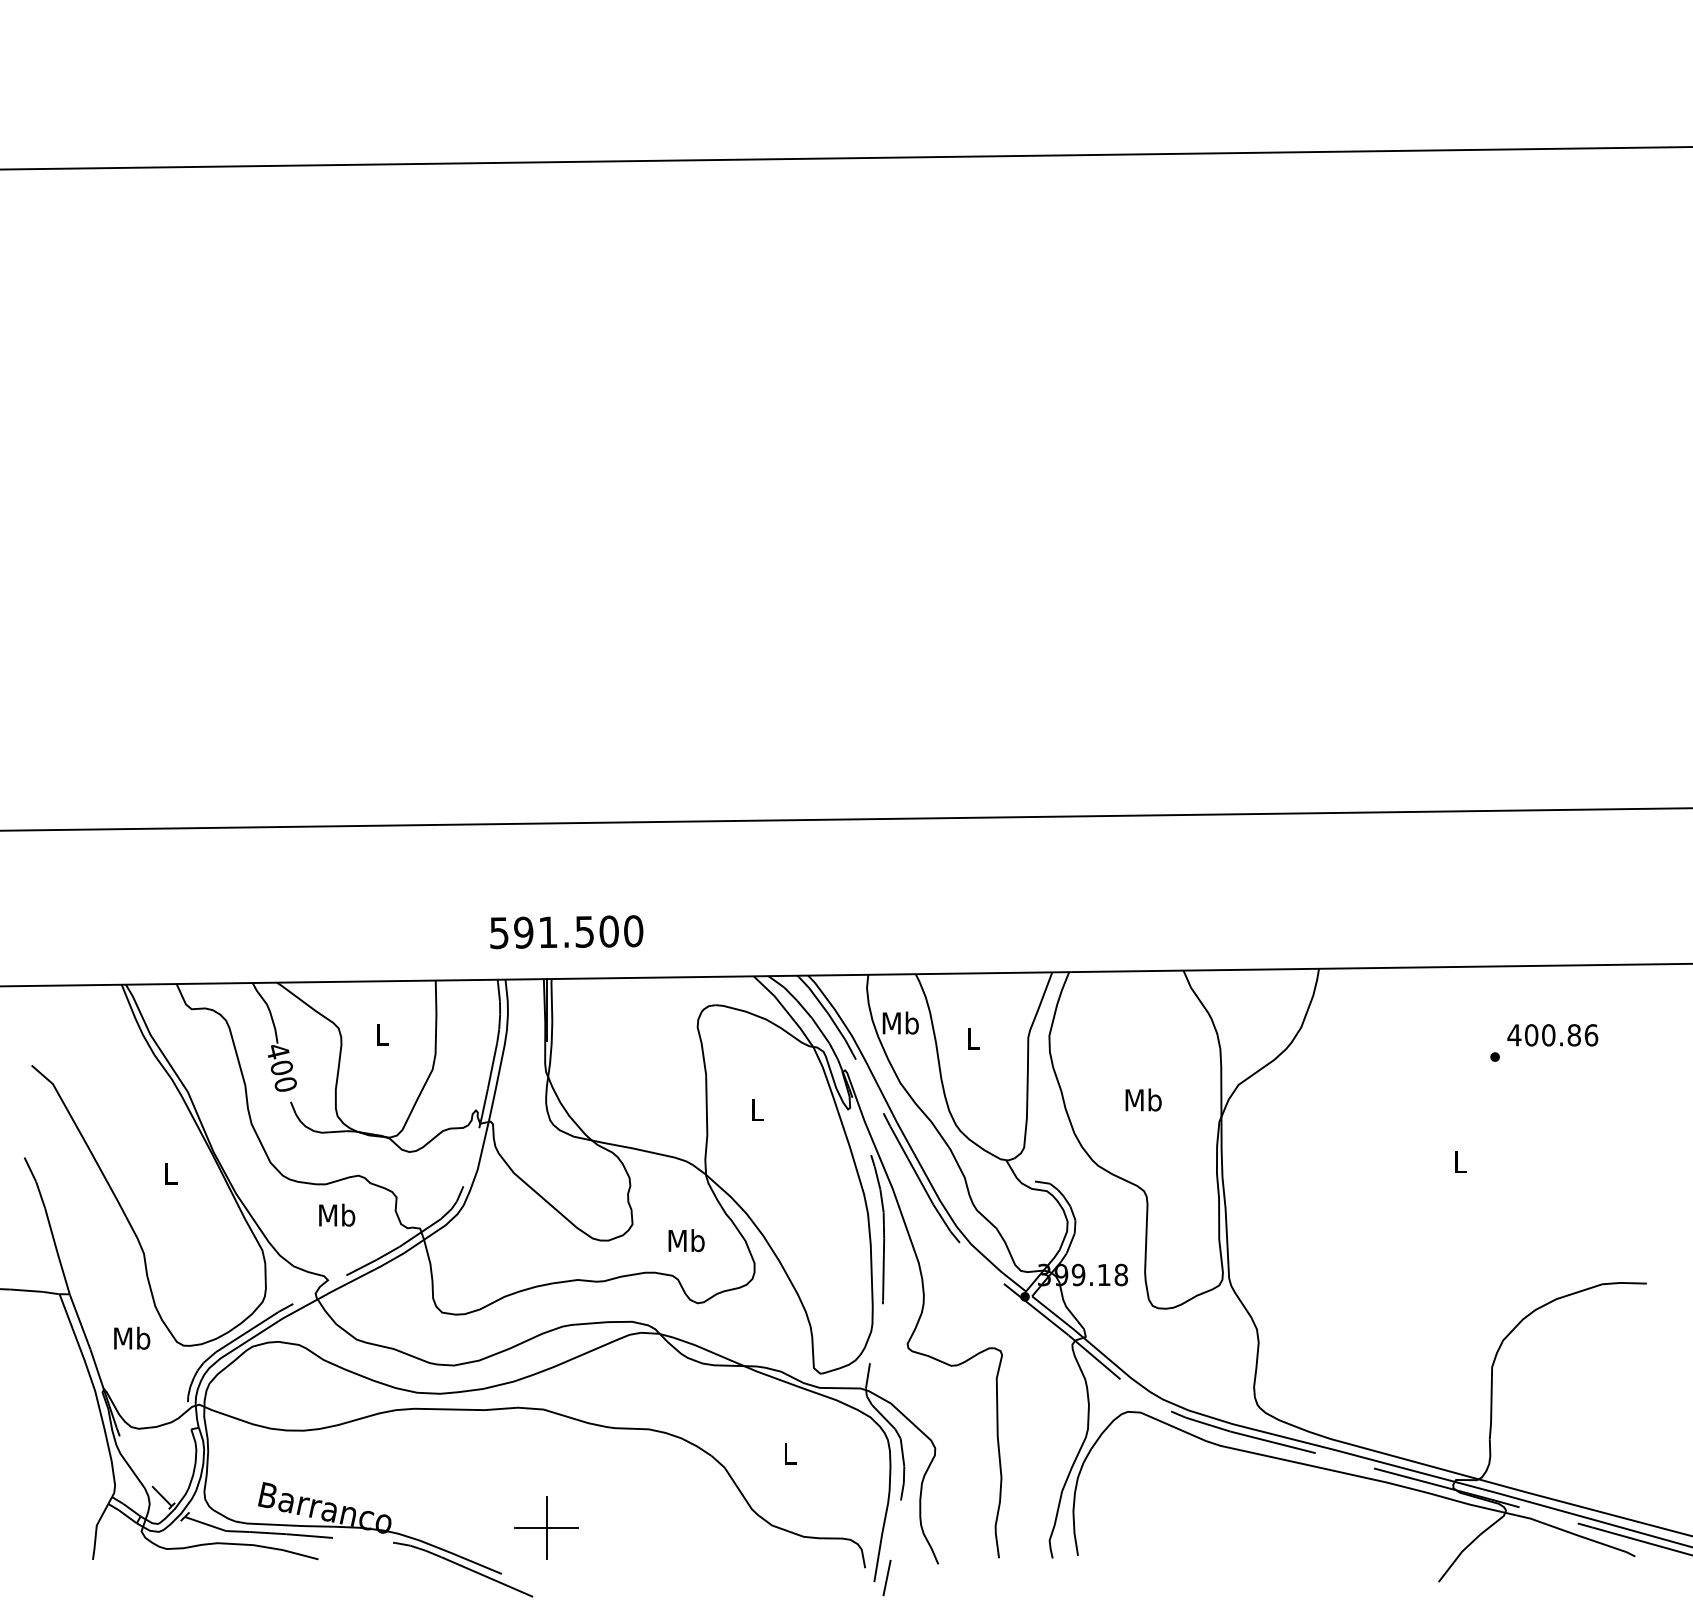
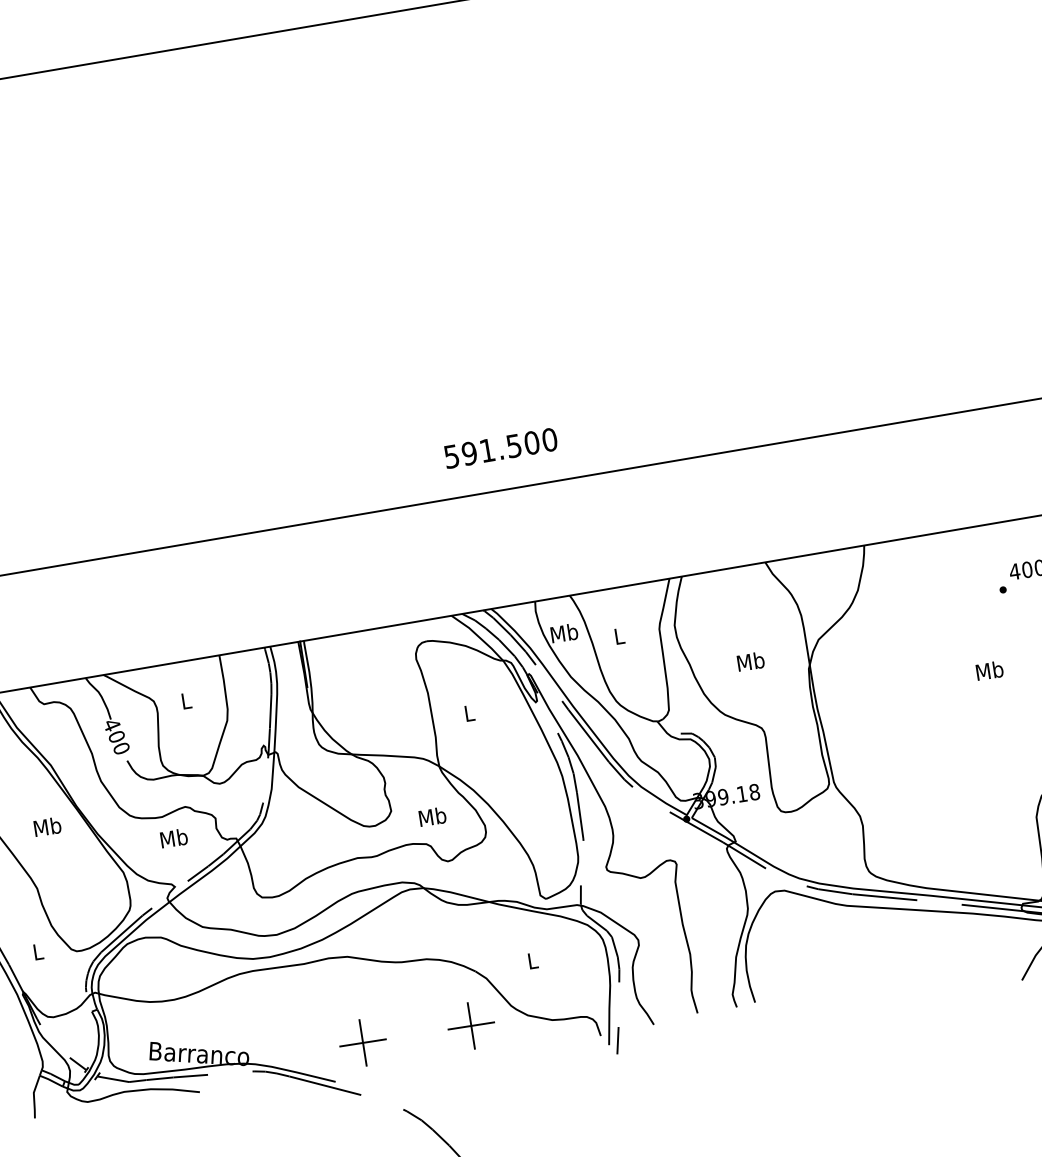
text: (566, 932) -> (500, 448), moved
text: (1460, 1161) -> (989, 670), L -> Mb
text: (170, 1173) -> (47, 826), L -> Mb
text: (132, 1337) -> (38, 951), Mb -> L
part: (694, 1527) -> (471, 1025), added

